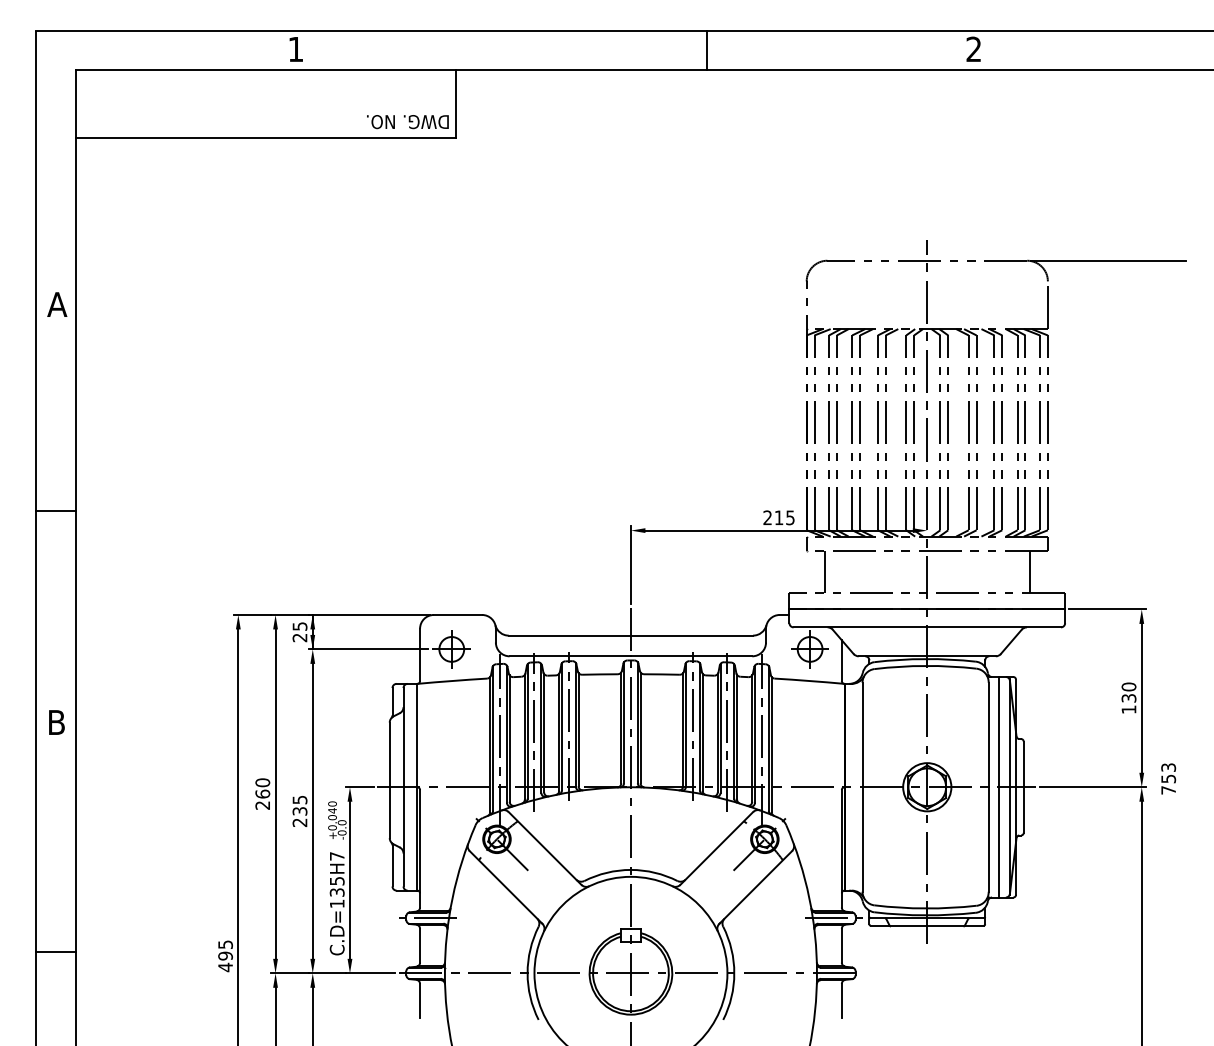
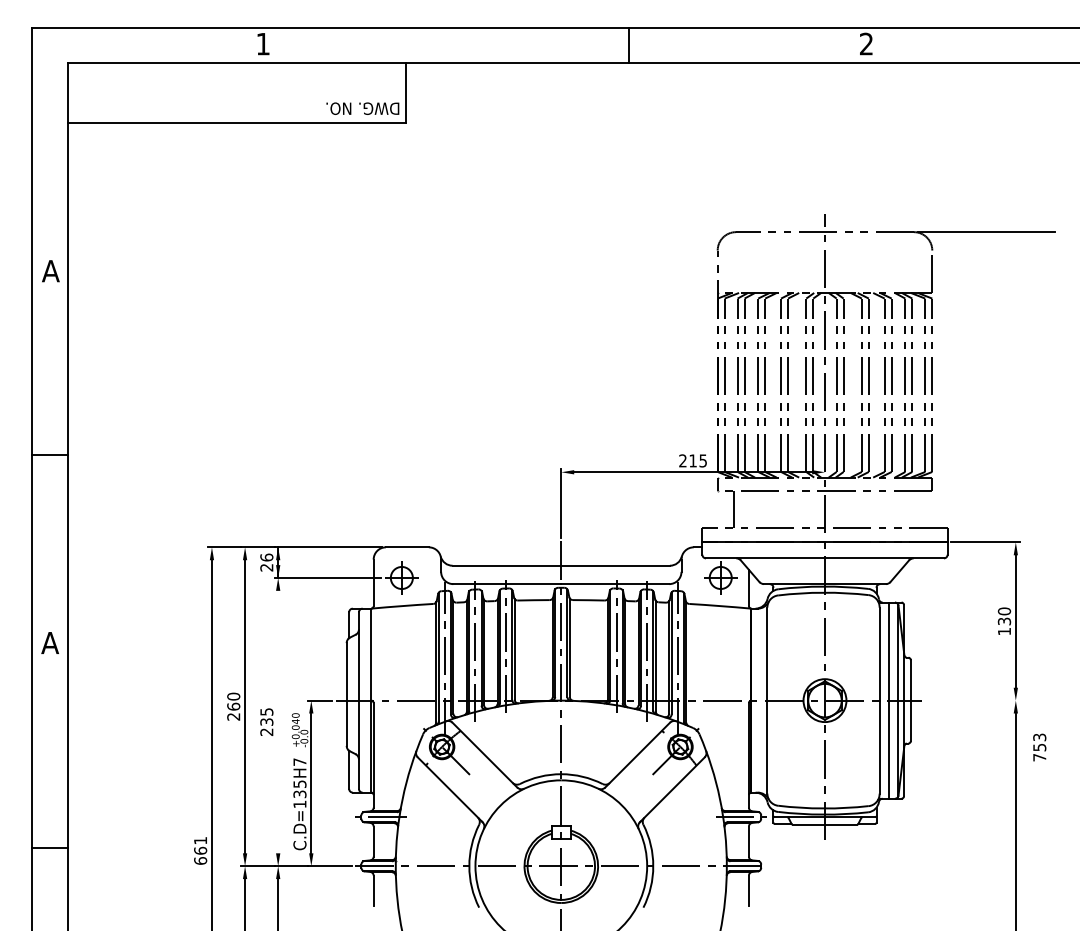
line: (1029, 571) -> (915, 508), removed
text: (299, 626) -> (266, 557), 25 -> 26
text: (56, 722) -> (50, 643), B -> A
text: (1168, 778) -> (1039, 747), moved
line: (1092, 787) -> (971, 700), removed
line: (312, 810) -> (277, 721), removed
text: (225, 956) -> (200, 851), 495 -> 661

